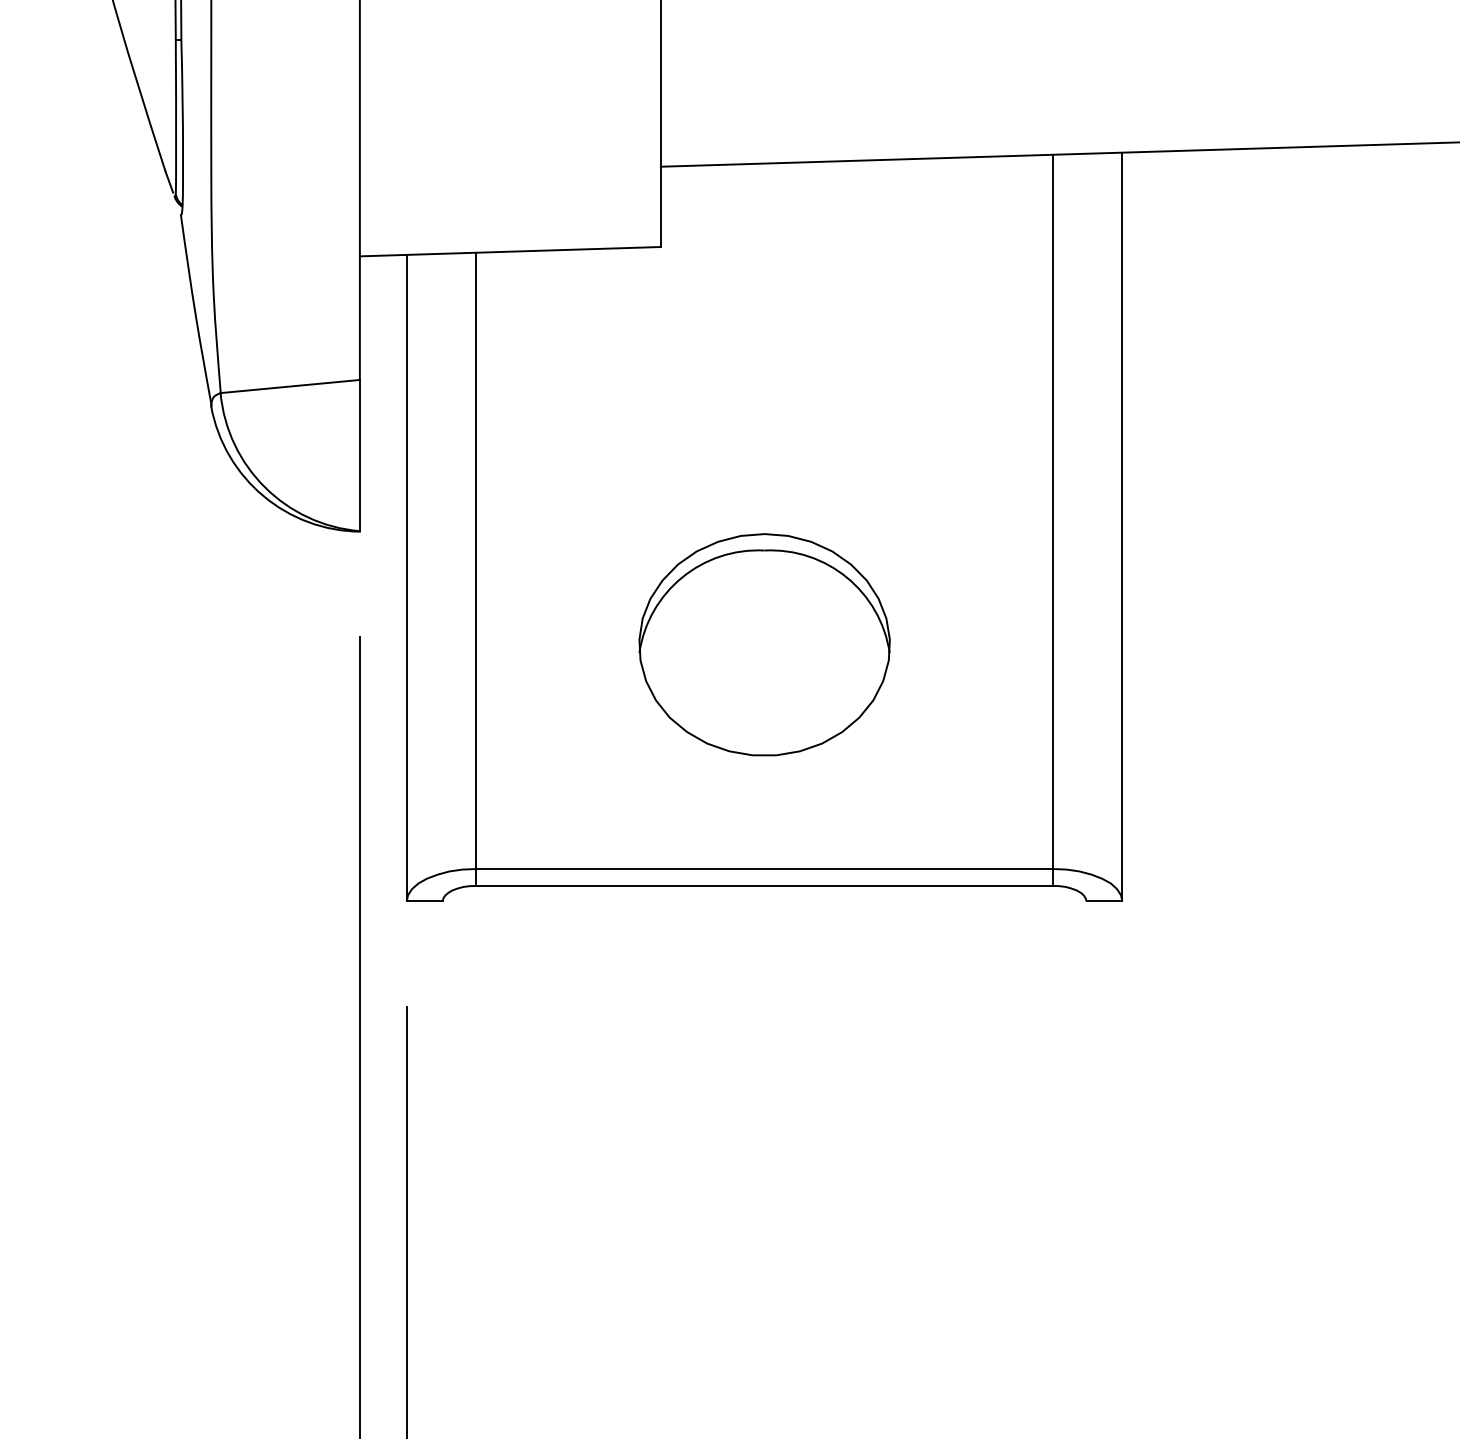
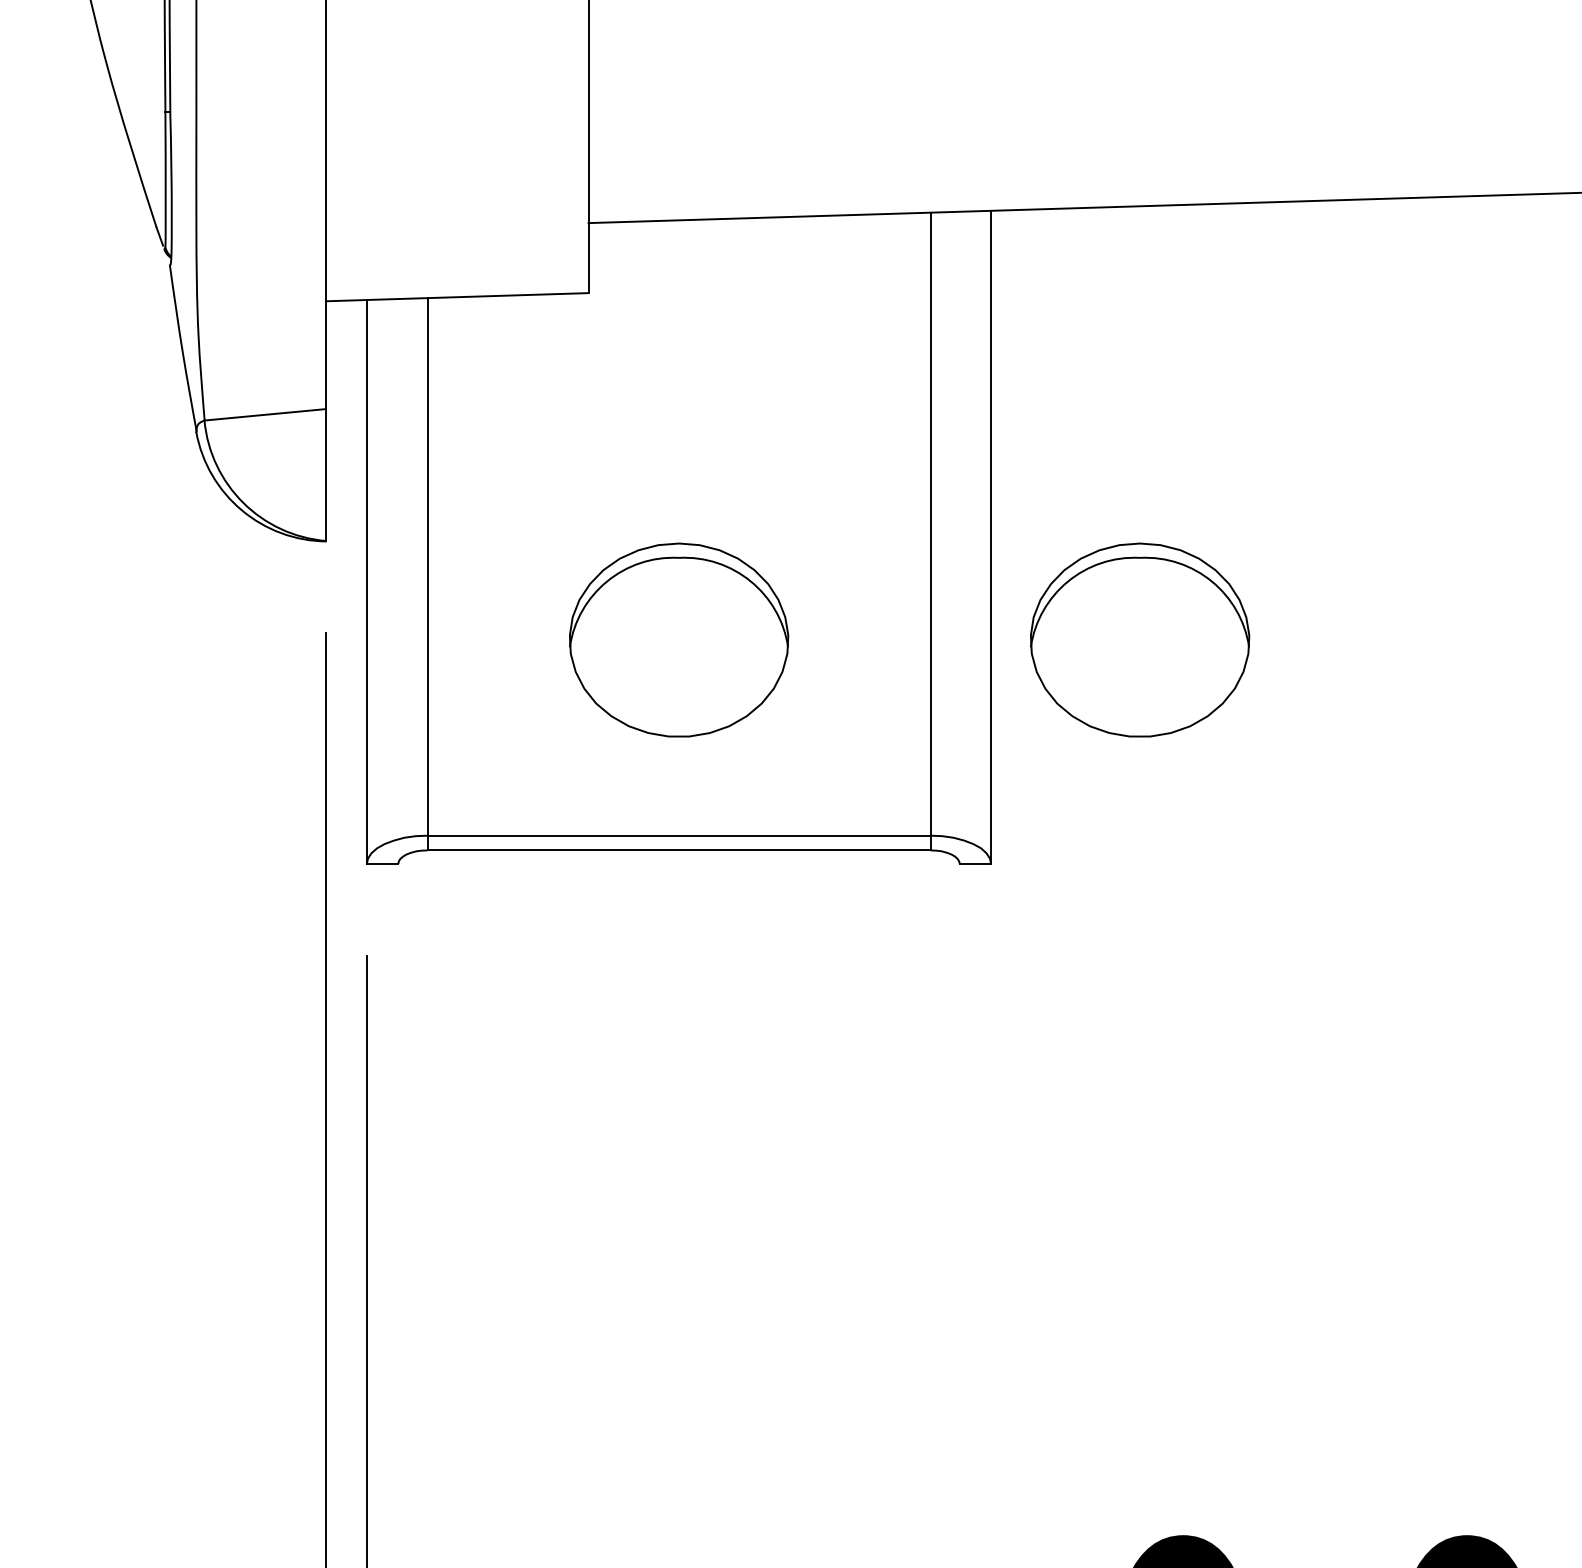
part: (1293, 644) -> (1140, 639), added

